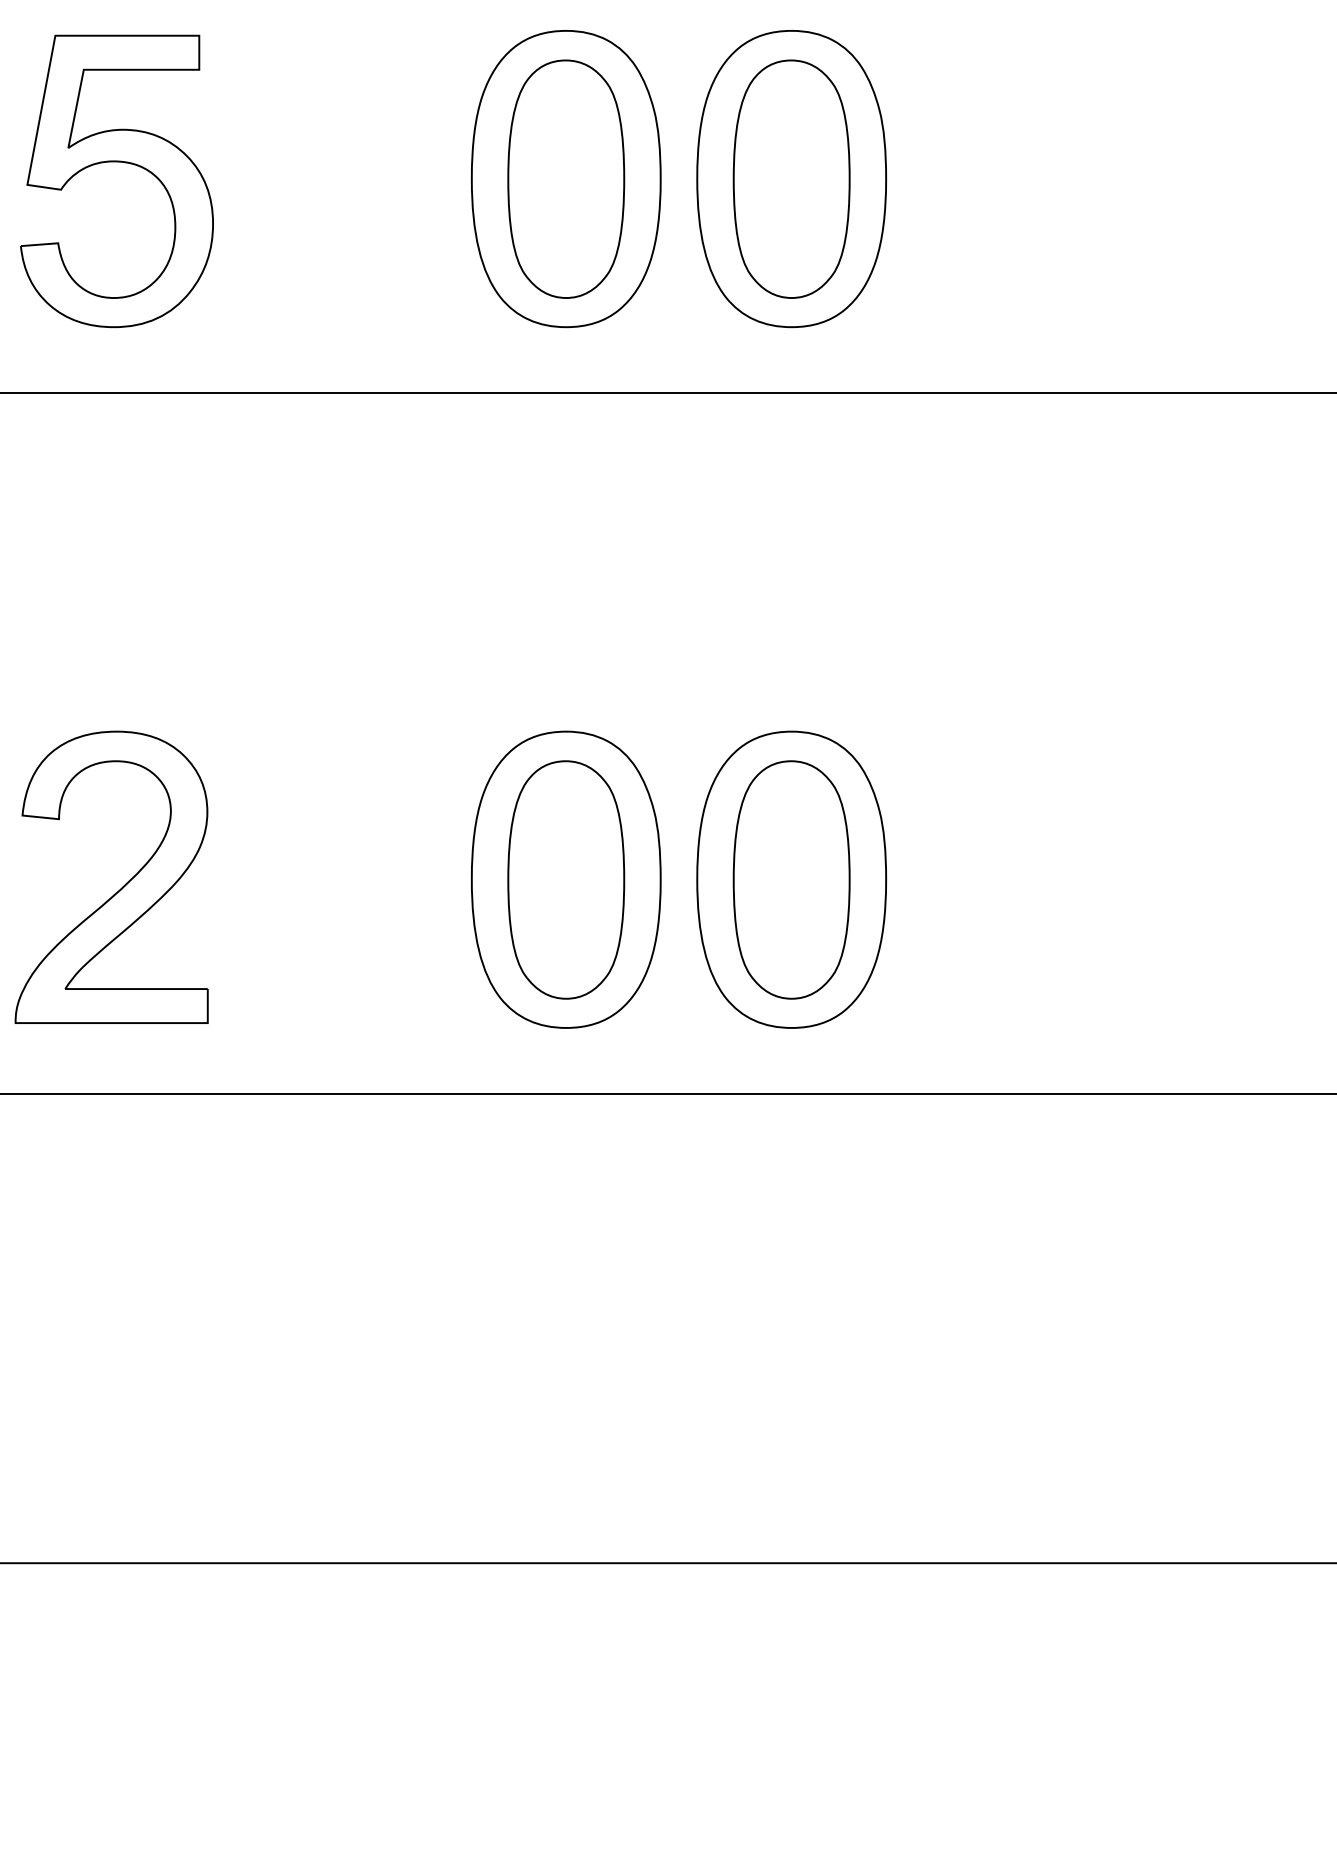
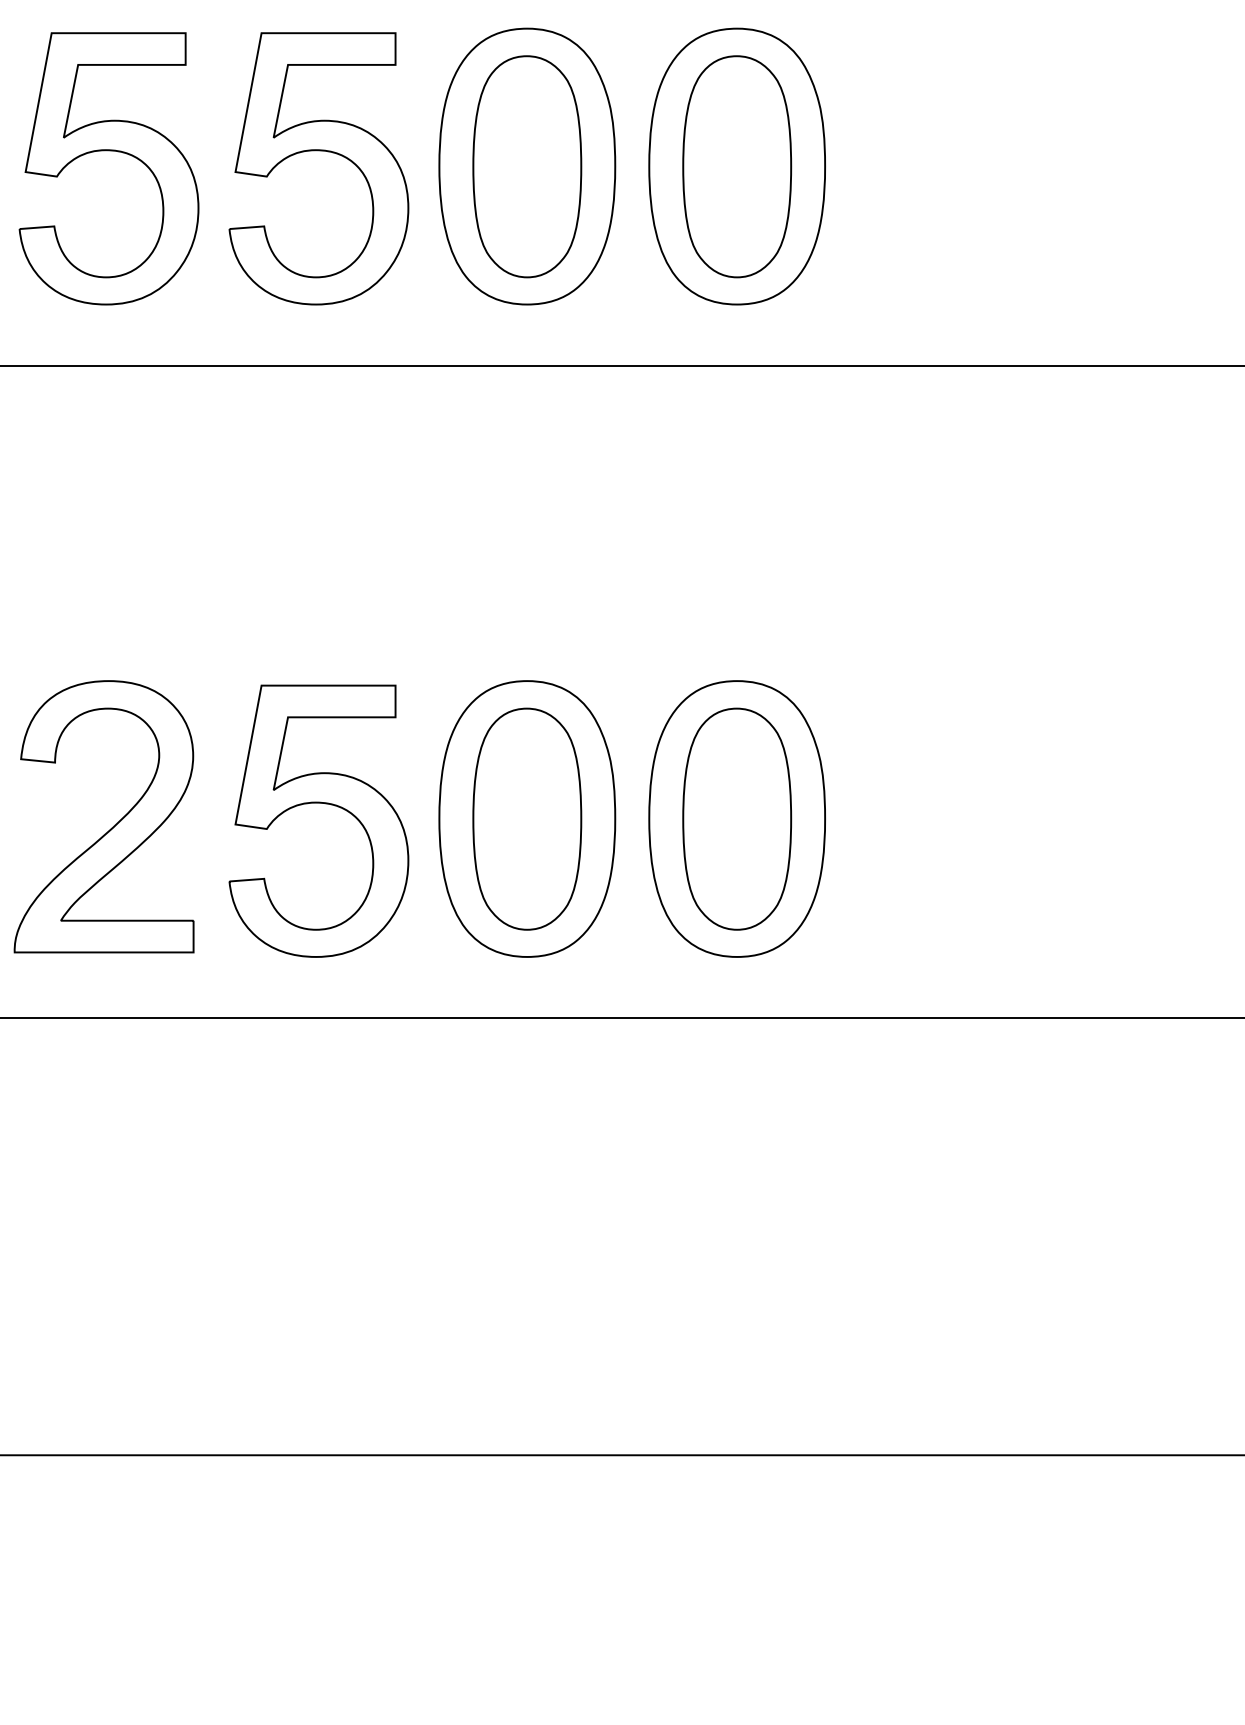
part: (342, 162) -> (318, 151), added
part: (342, 863) -> (318, 803), added

